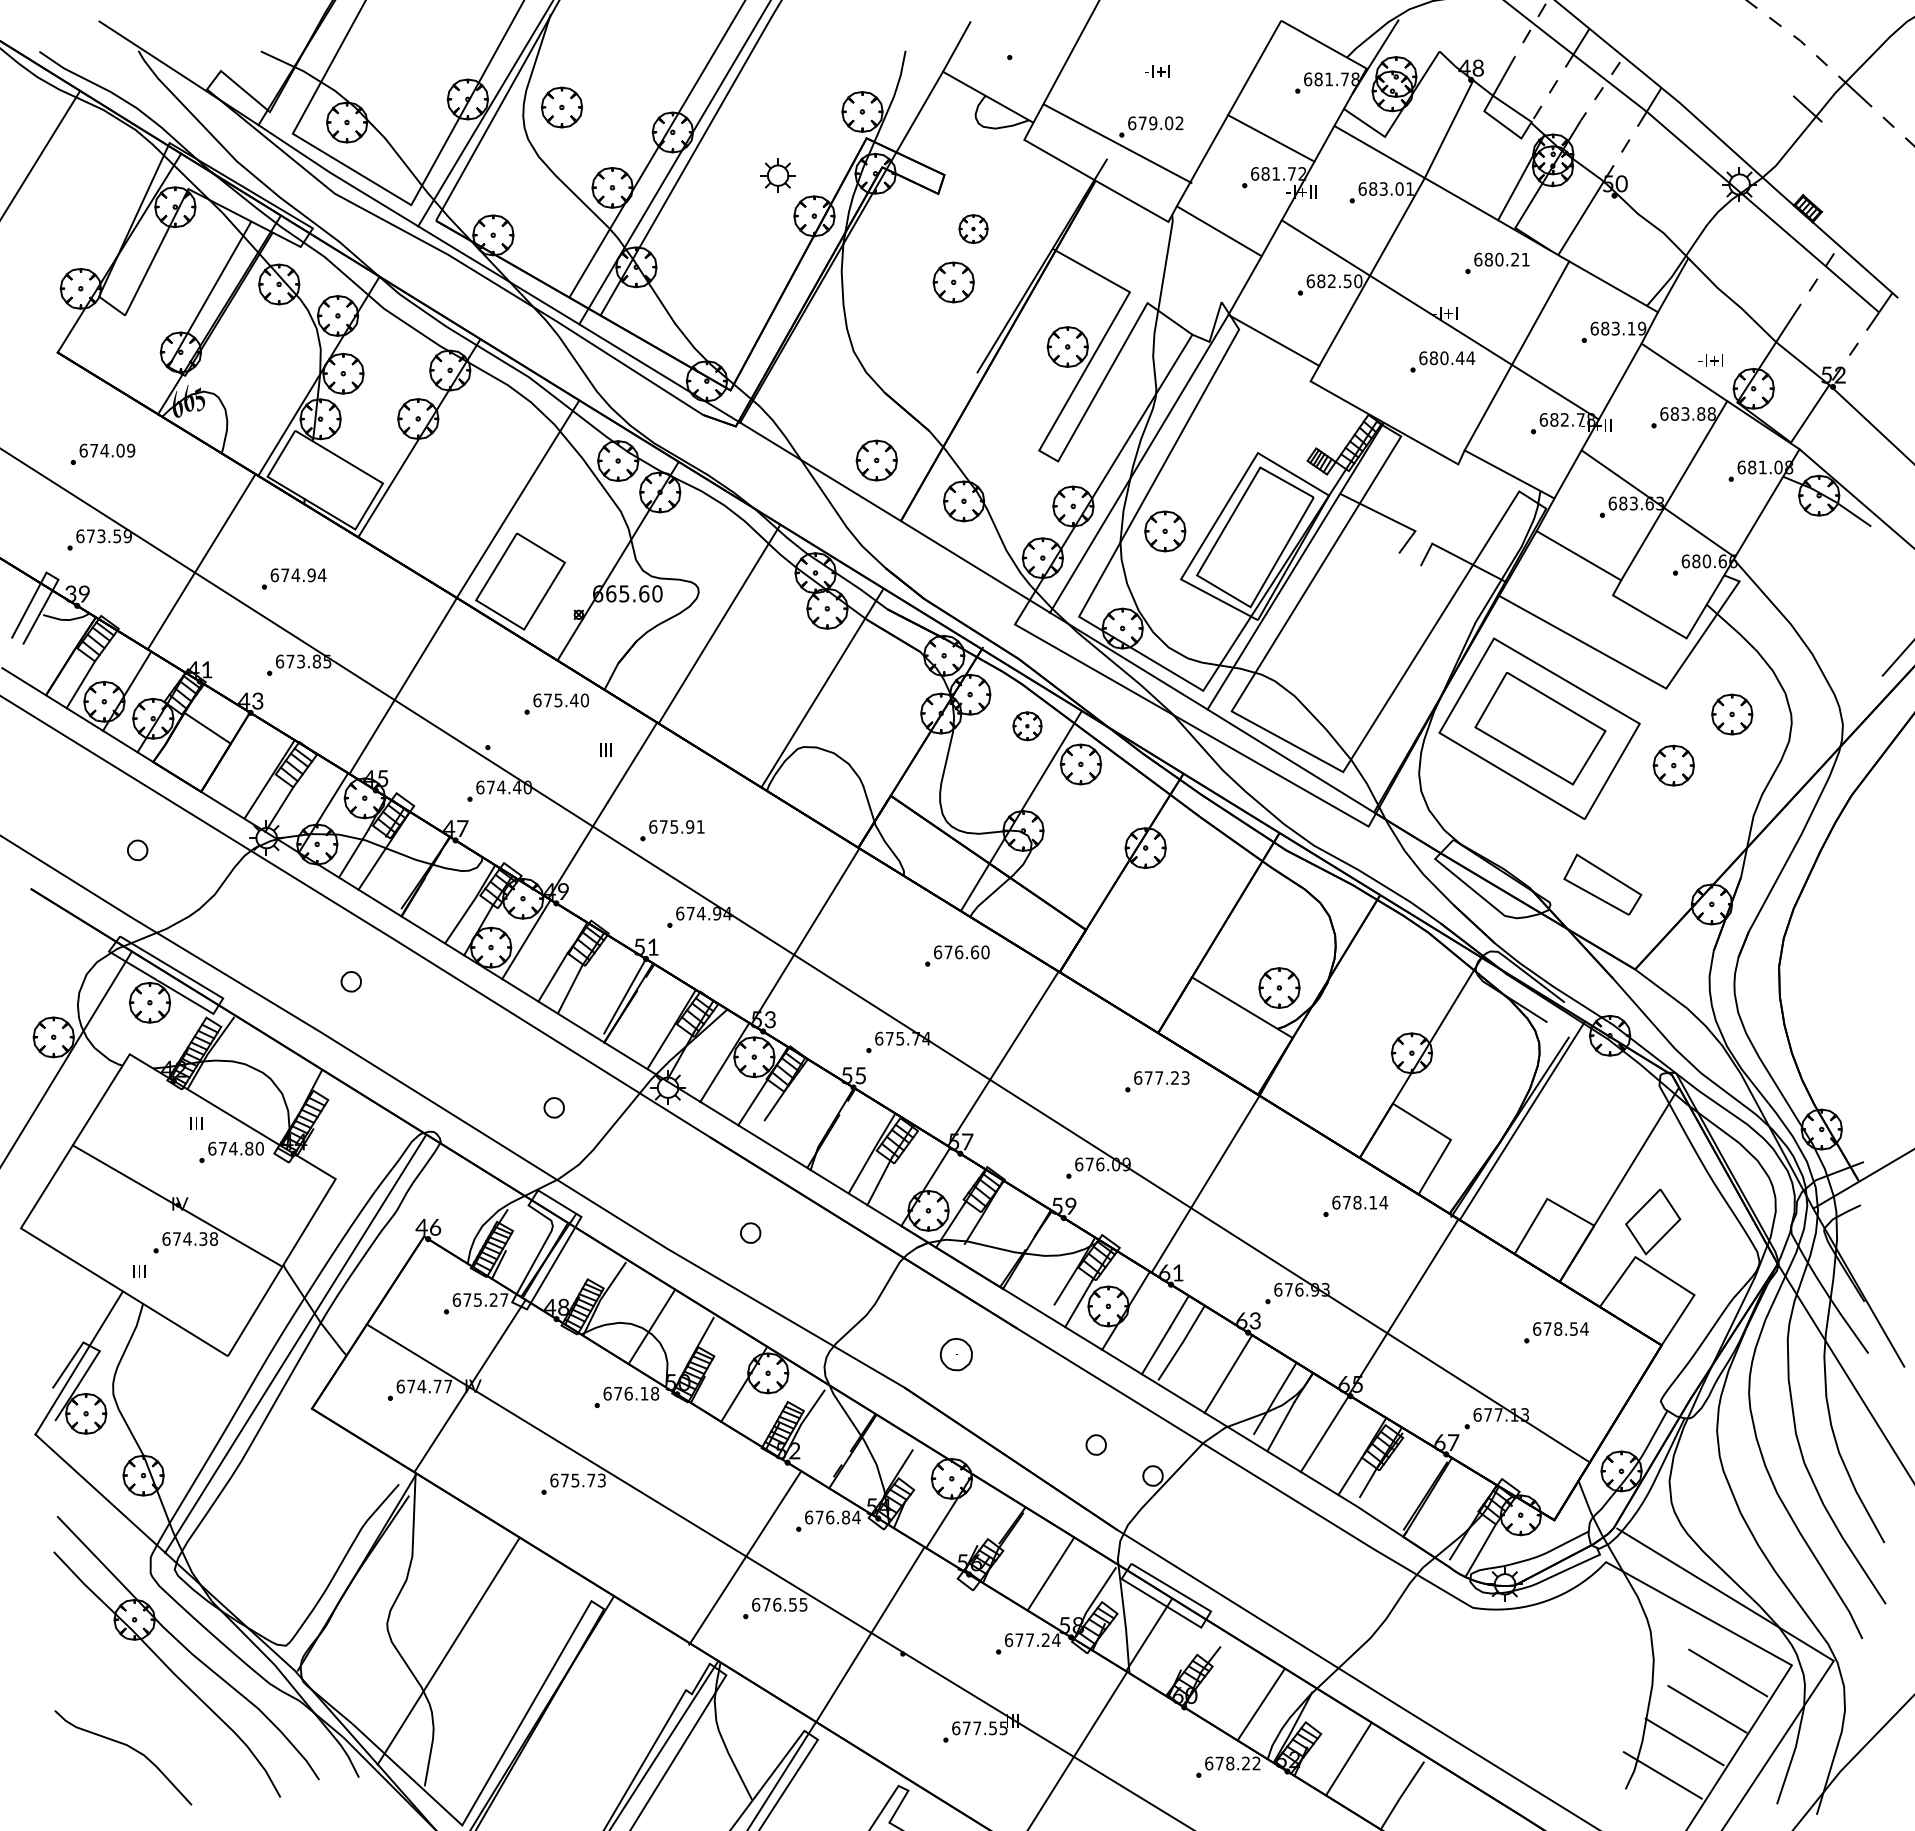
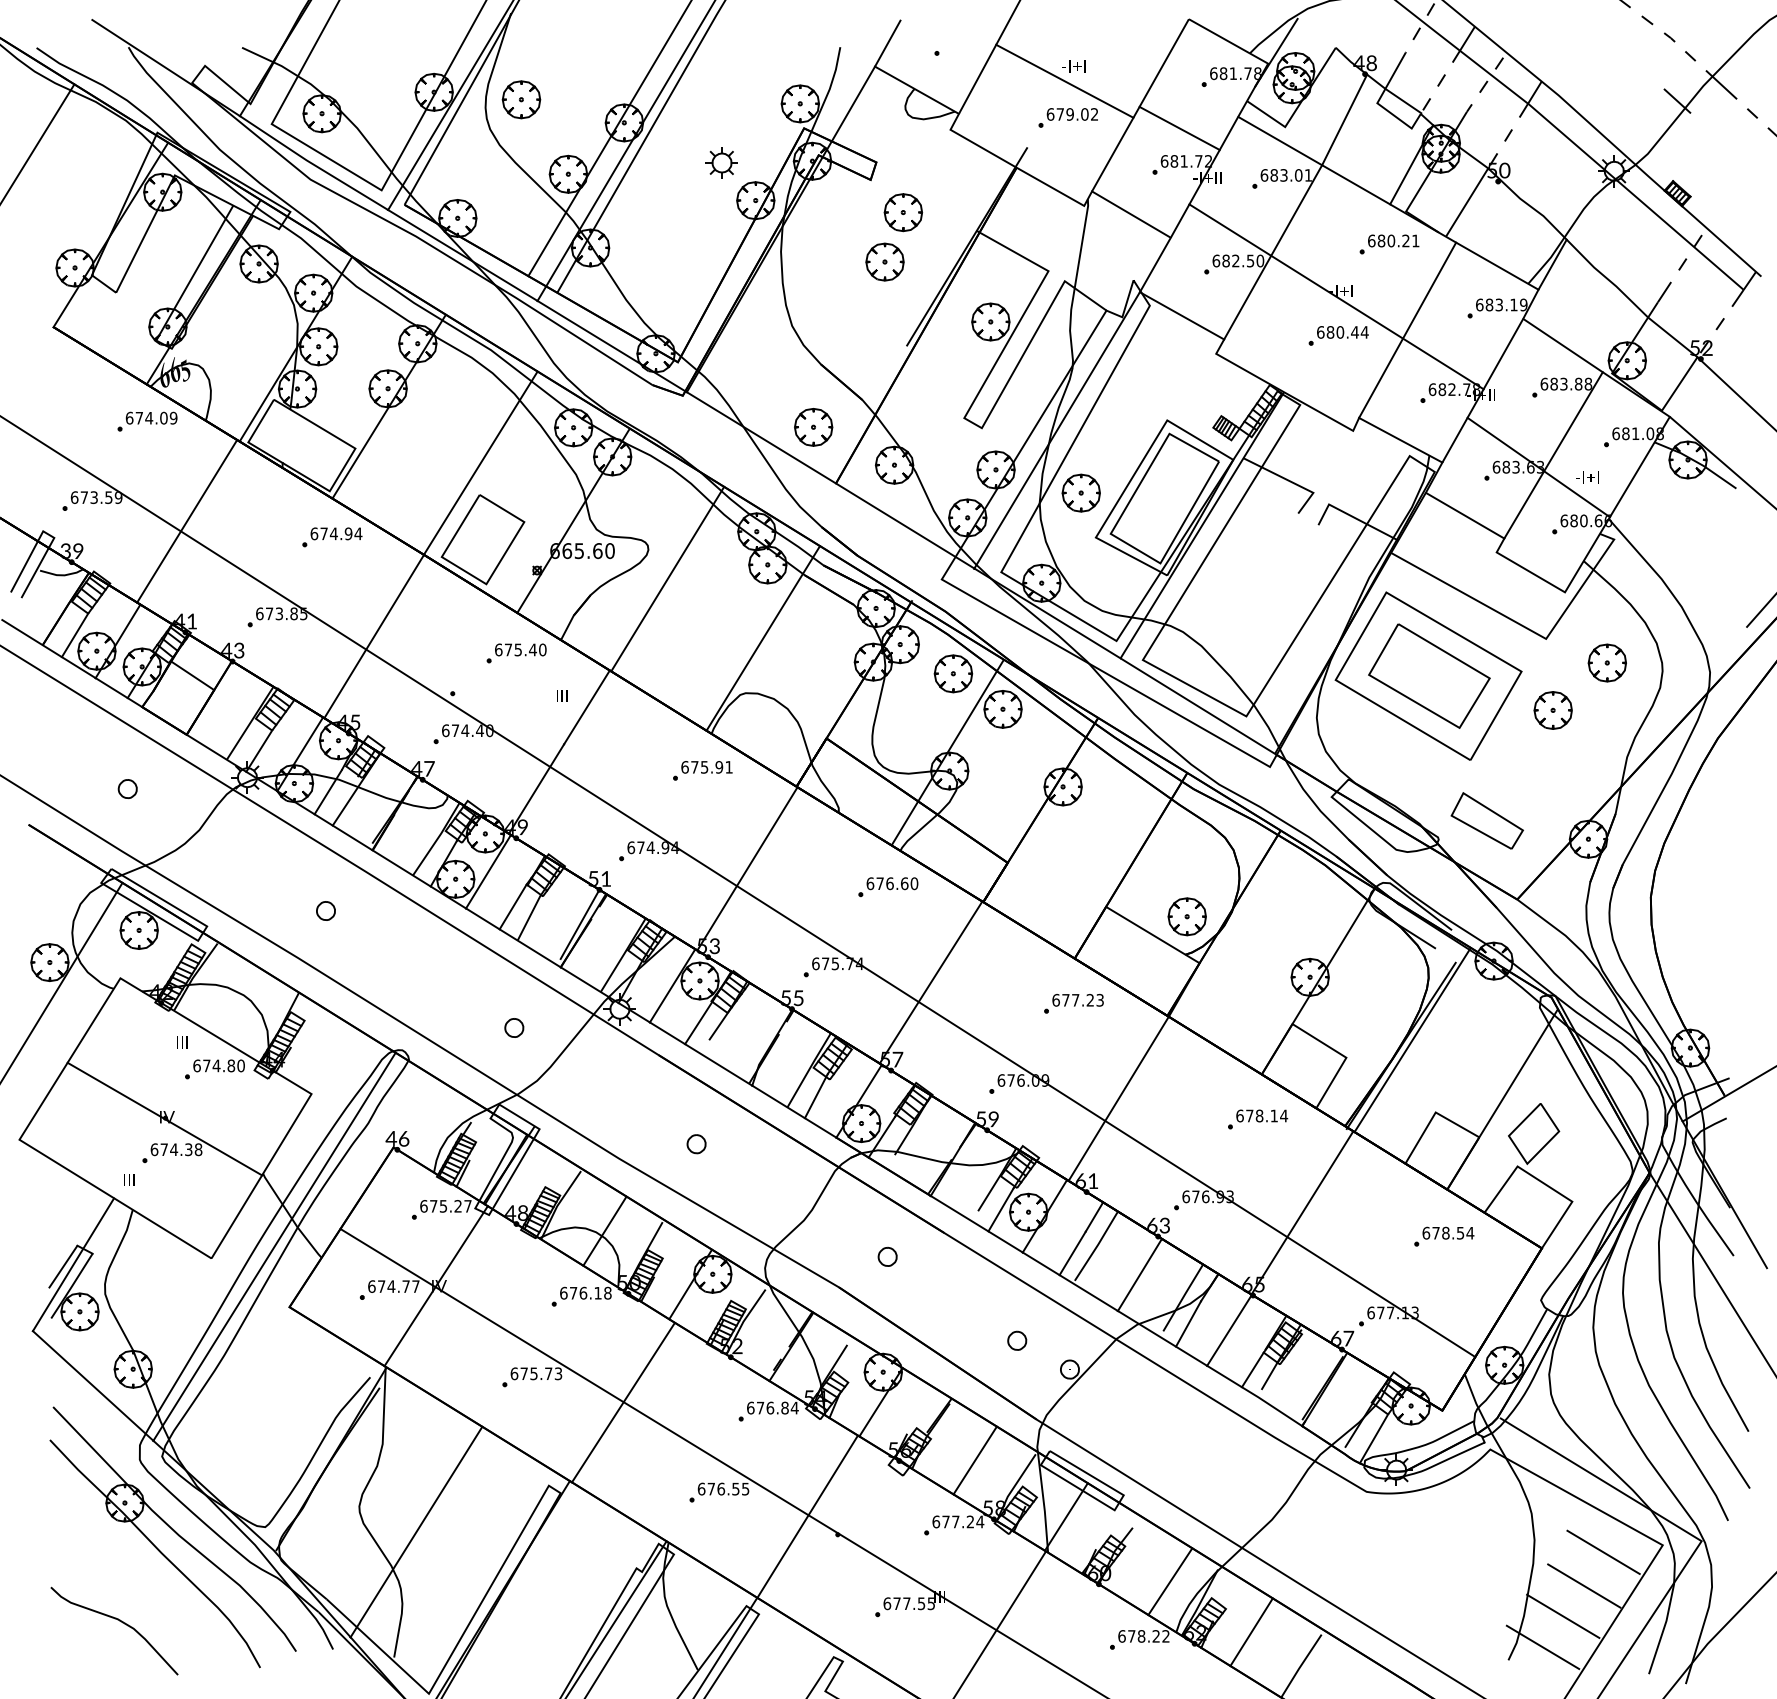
line: (1117, 143) -> (1064, 81), moved
part: (973, 228) -> (903, 212), size x1.43
text: (1710, 360) -> (1587, 477), moved
part: (102, 453) -> (147, 420), moved
part: (294, 578) -> (332, 536), moved
part: (1027, 726) -> (953, 674), size x1.43
part: (672, 830) -> (702, 770), moved
part: (956, 1354) -> (887, 1256), size x0.62
line: (744, 1558) -> (623, 1402), moved

